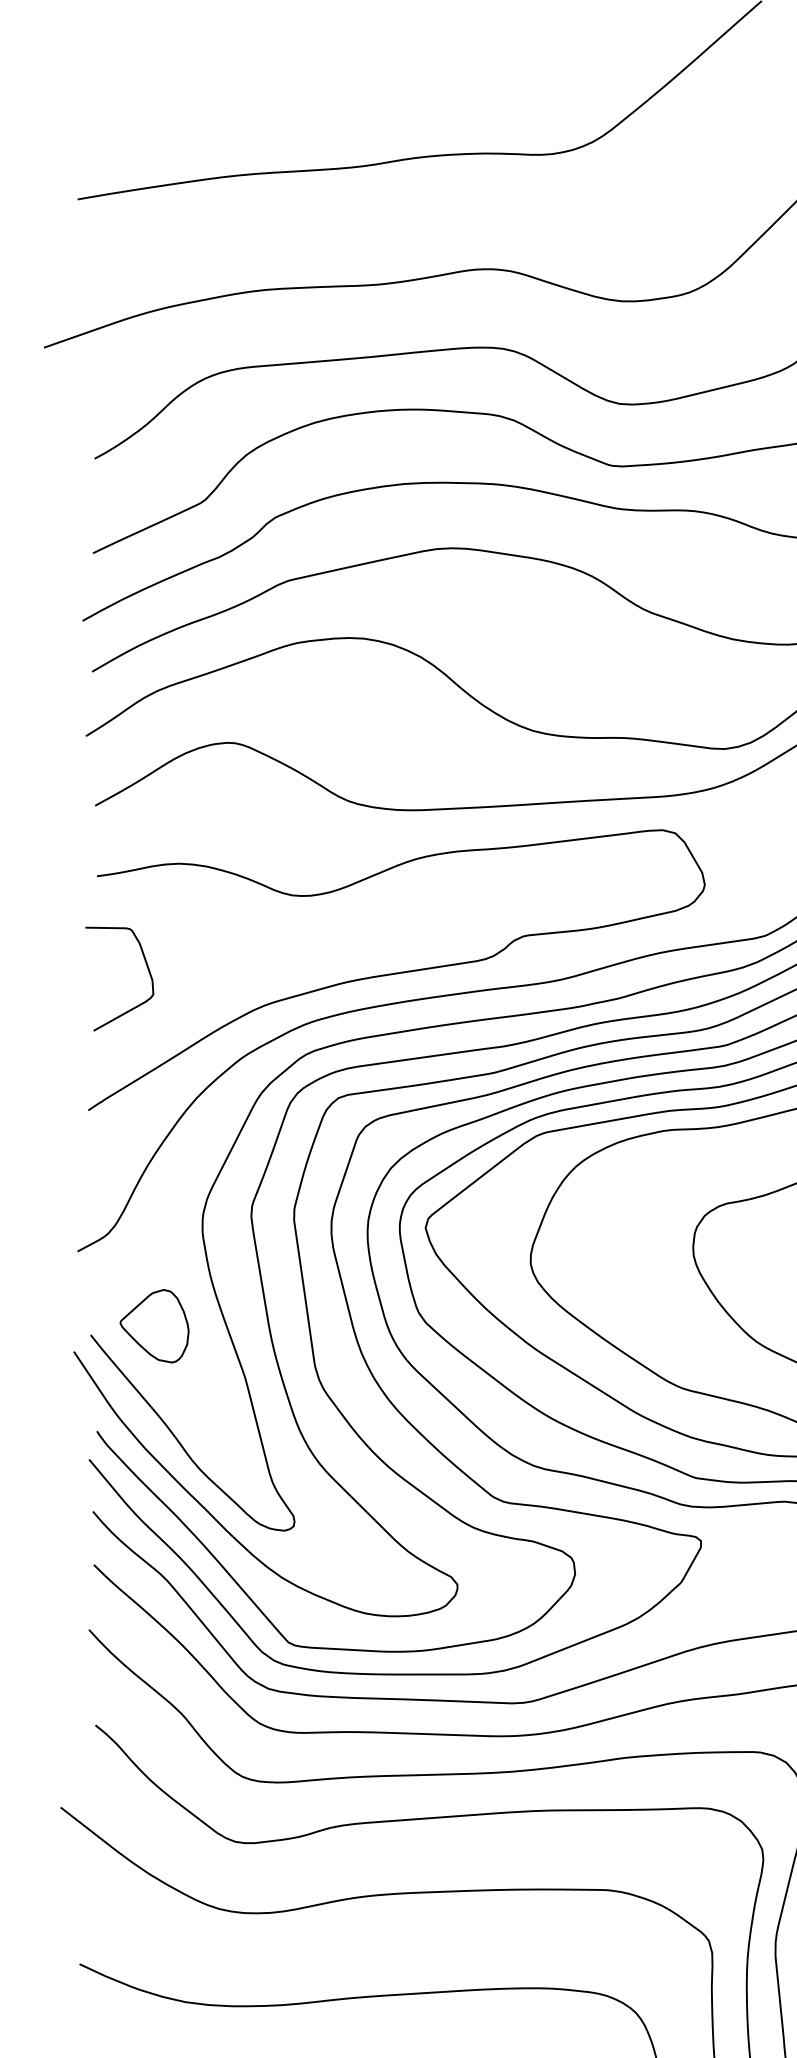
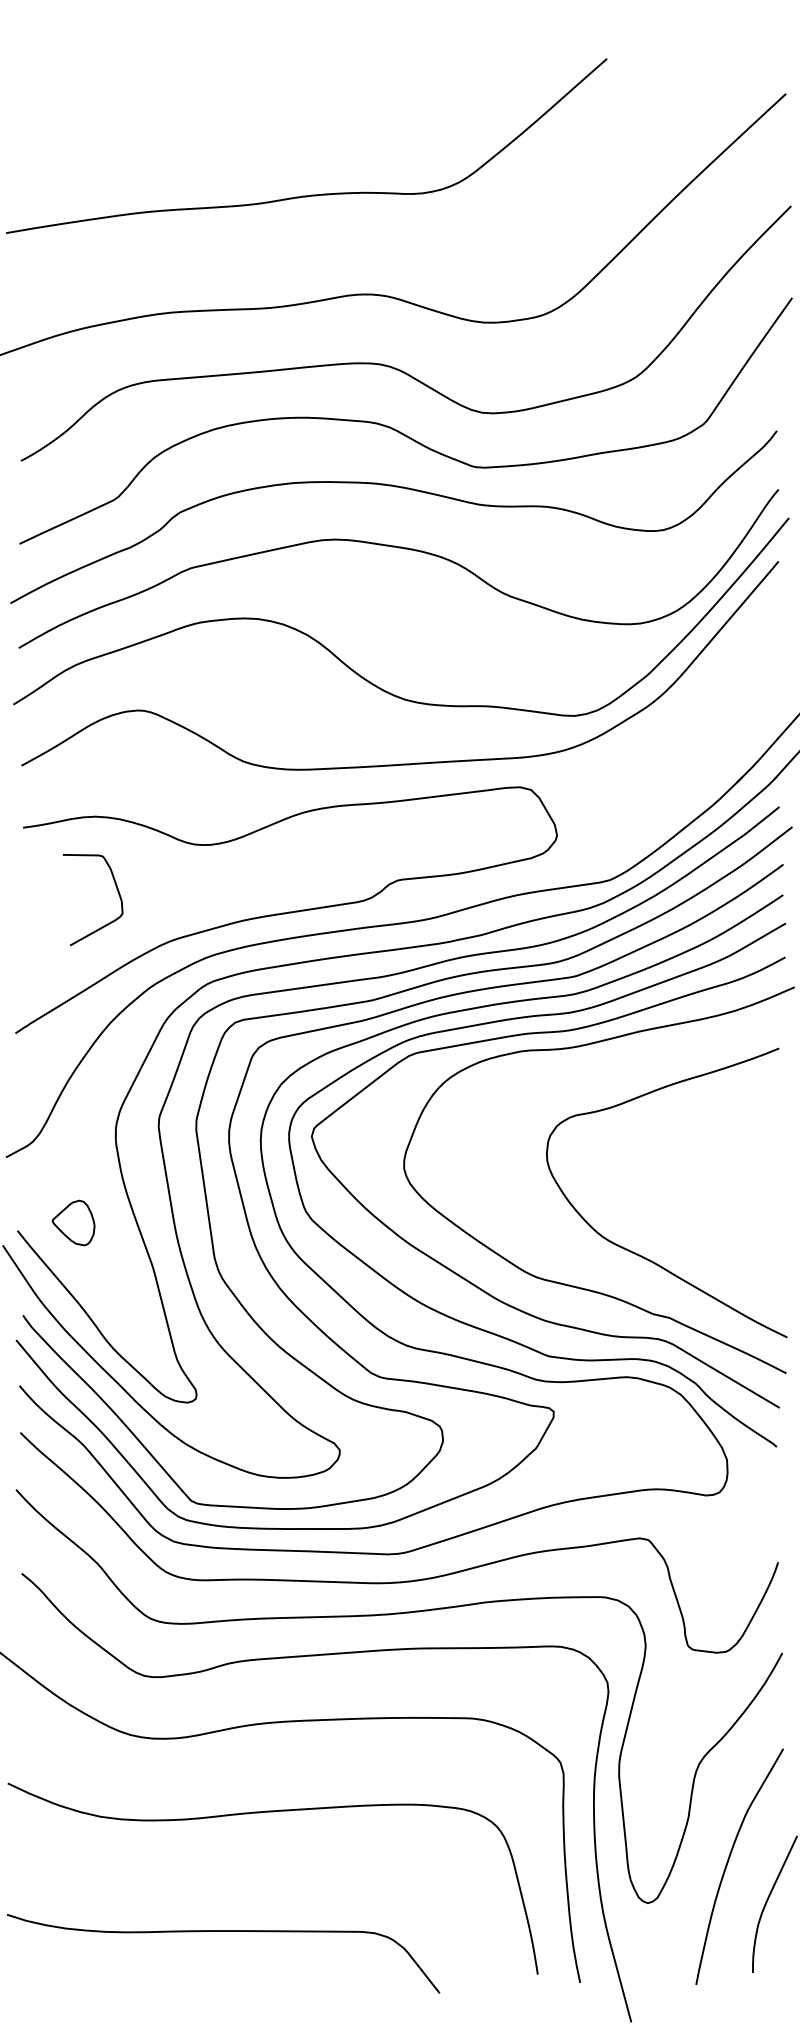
curve: (147, 970) -> (117, 892), moved
part: (154, 1325) -> (73, 1222), size x0.7

